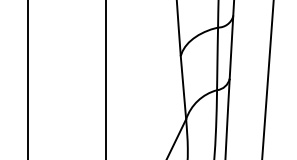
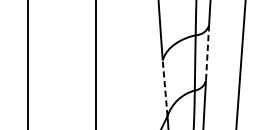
line: (231, 48) -> (207, 53), solid -> dashed
line: (183, 87) -> (165, 88), solid -> dashed

